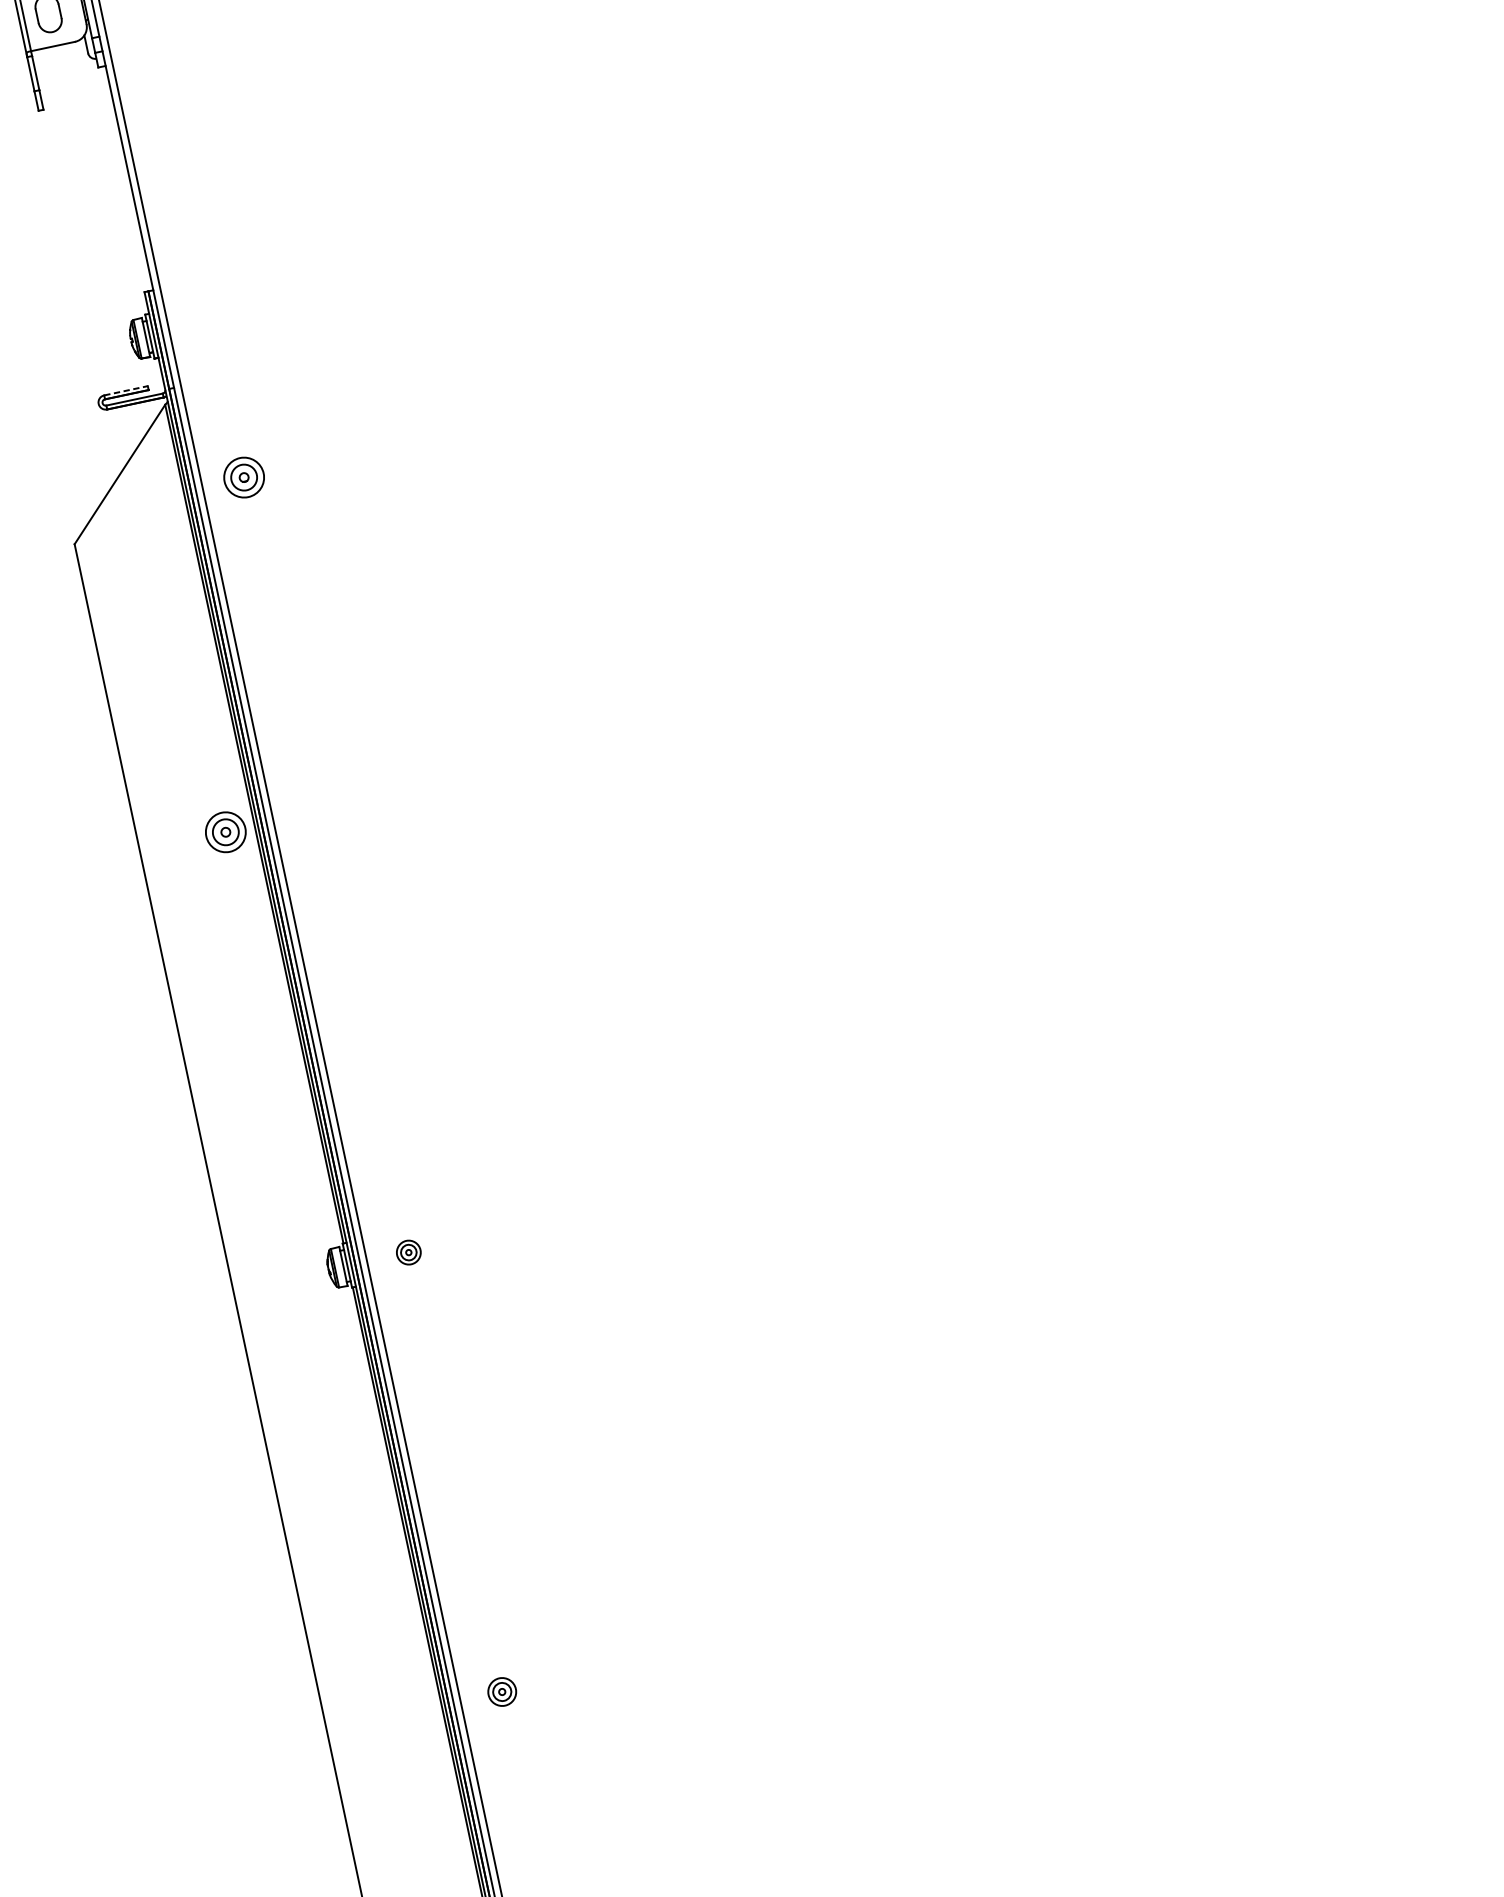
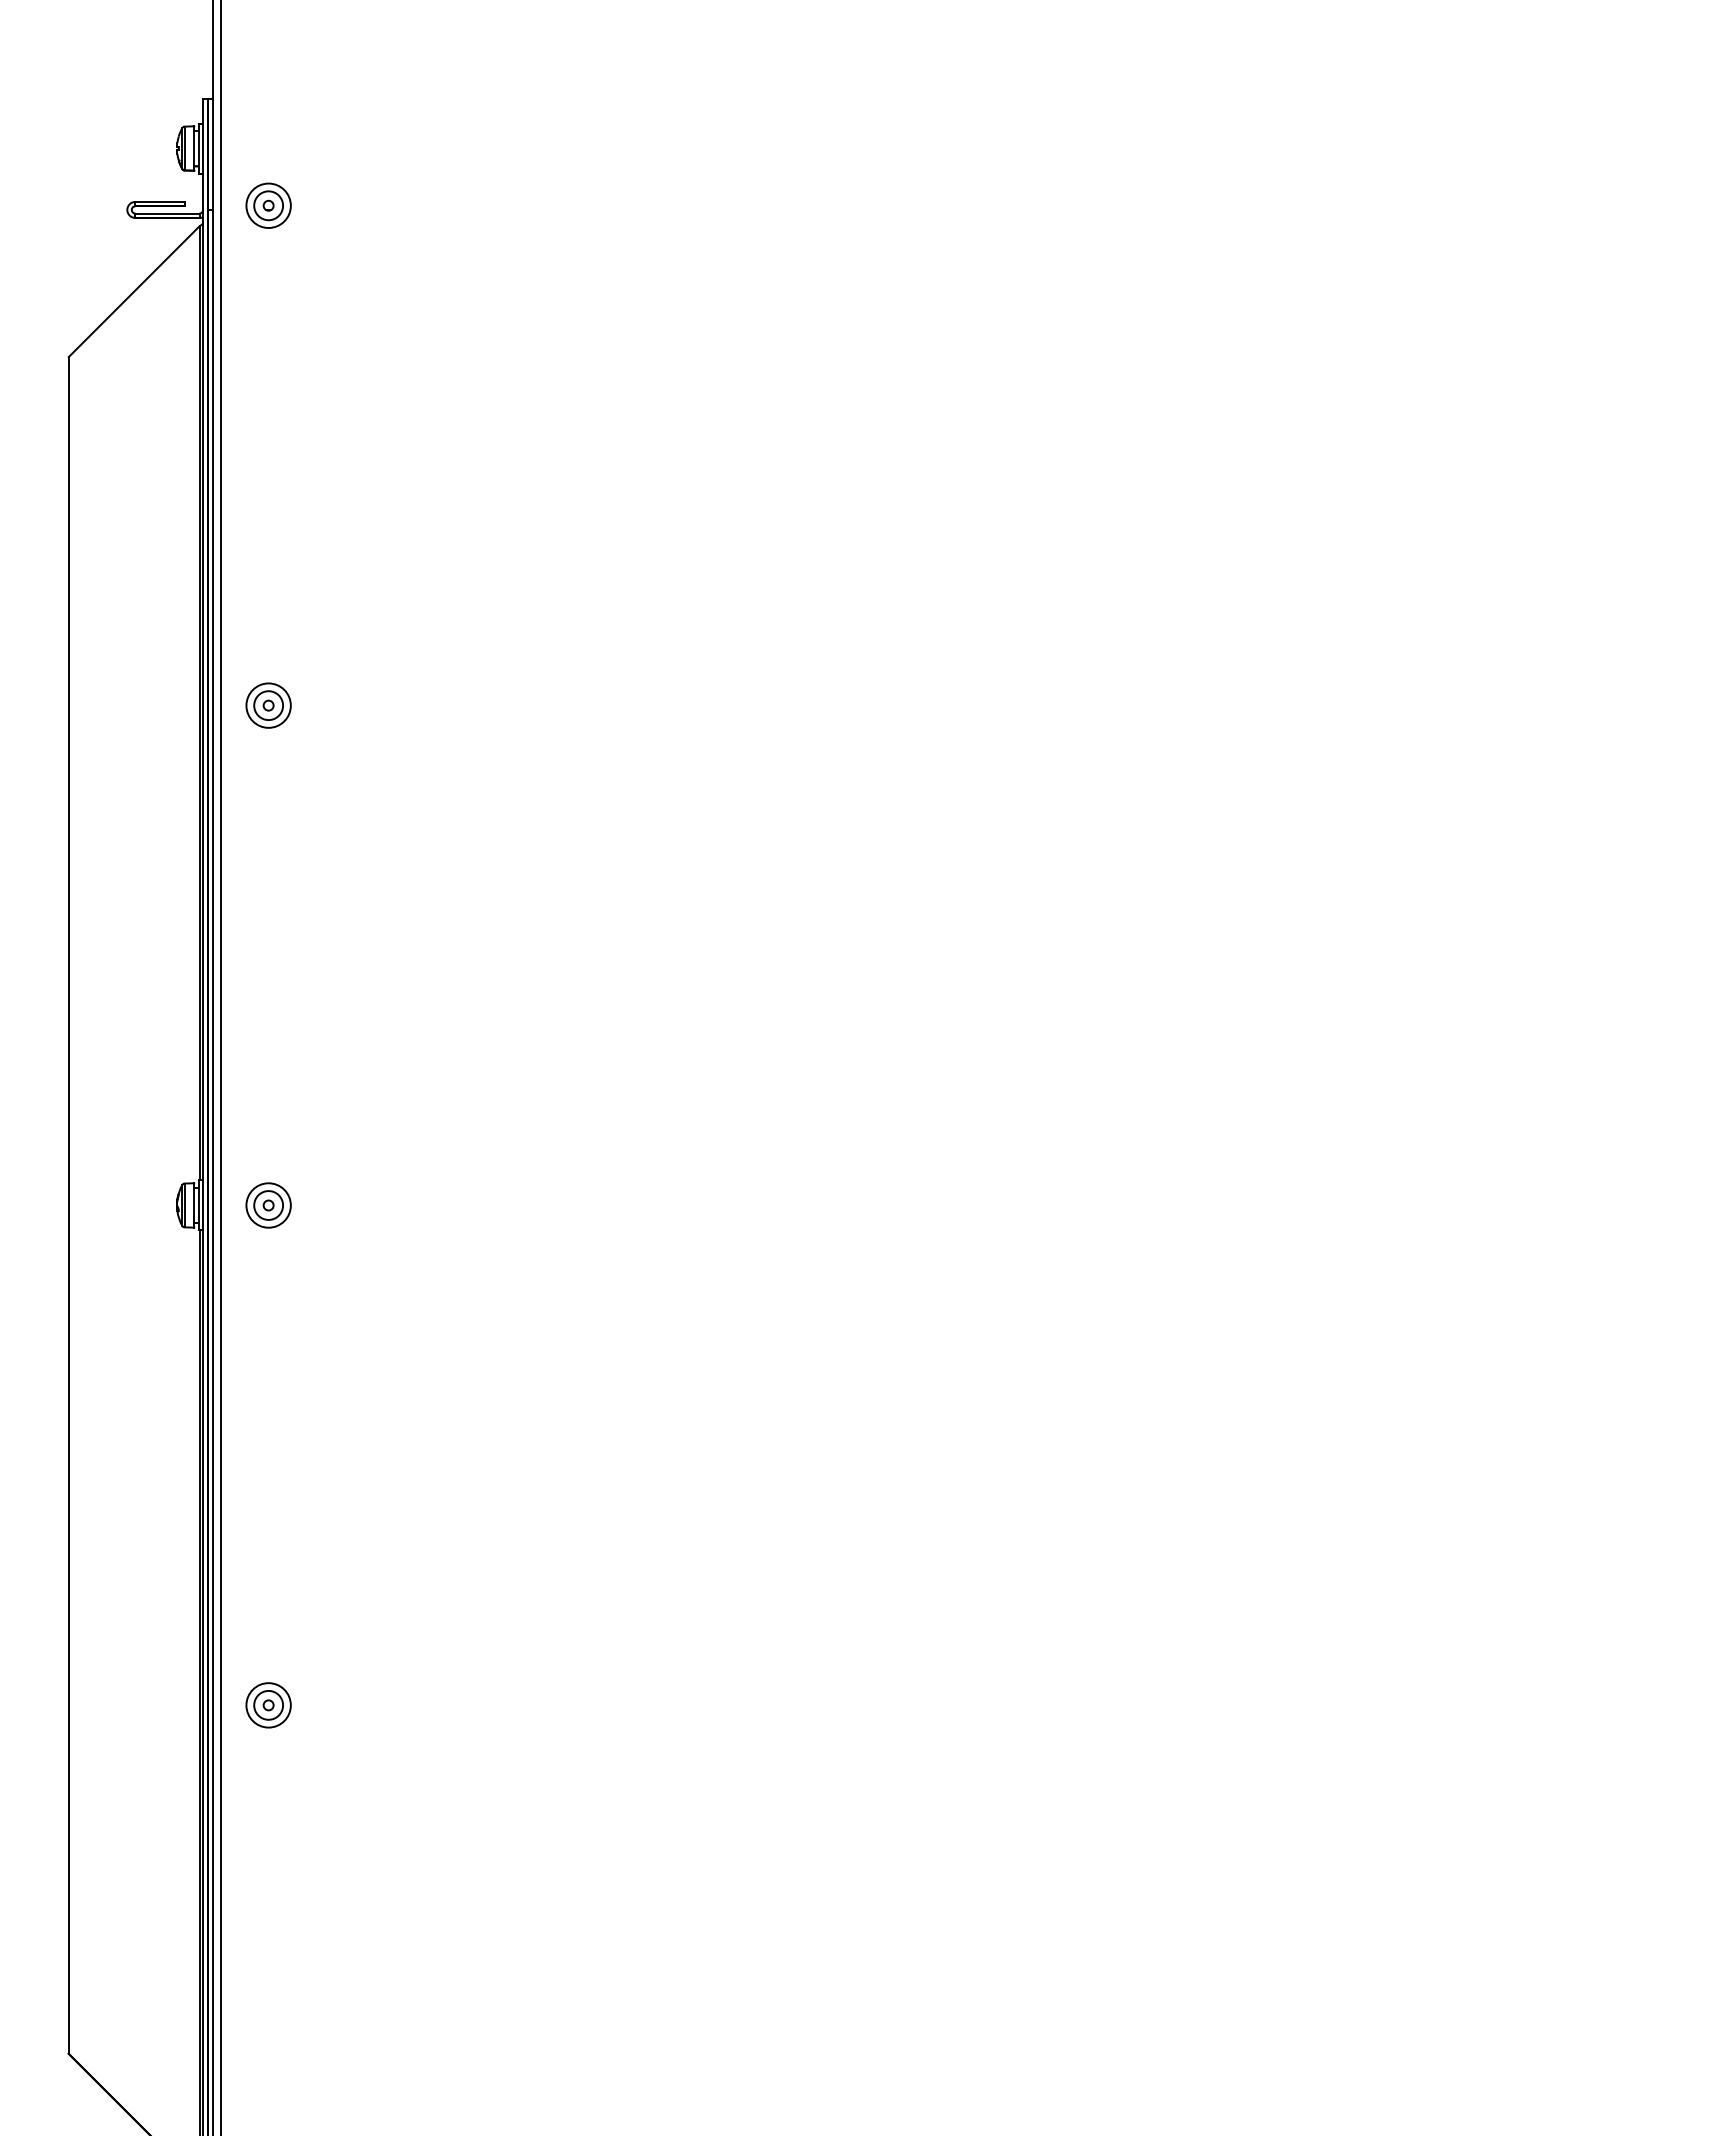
line: (126, 390) -> (160, 201), dashed -> solid
part: (243, 477) -> (268, 205), moved
part: (225, 832) -> (268, 705), moved
part: (408, 1252) -> (268, 1205), size x1.67
part: (502, 1692) -> (268, 1705), size x1.43

